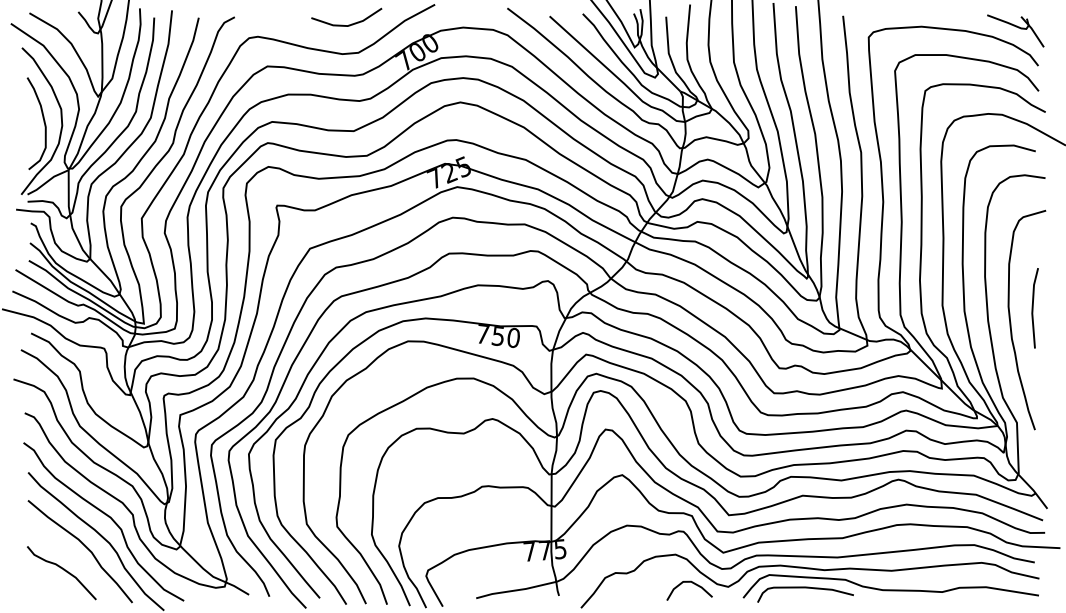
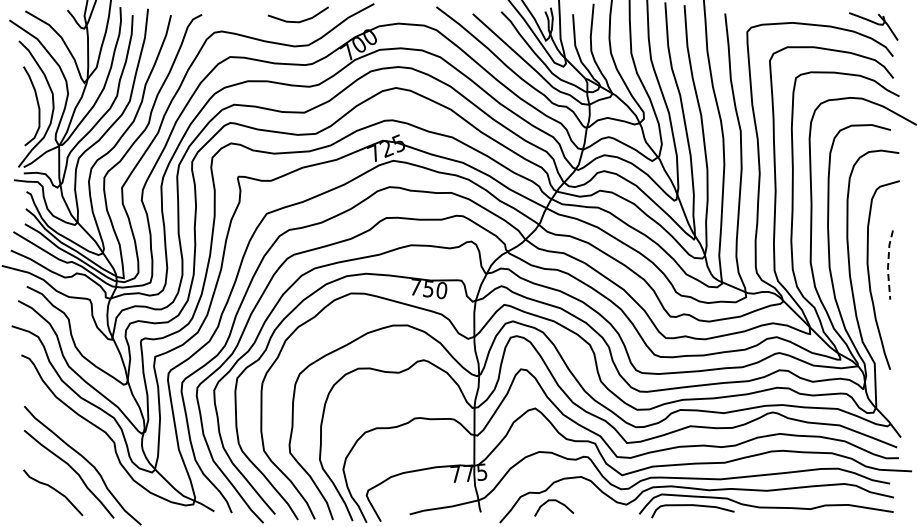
line: (1032, 308) -> (888, 265), solid -> dashed
curve: (107, 516) -> (92, 444), removed
curve: (693, 584) -> (557, 502), moved

